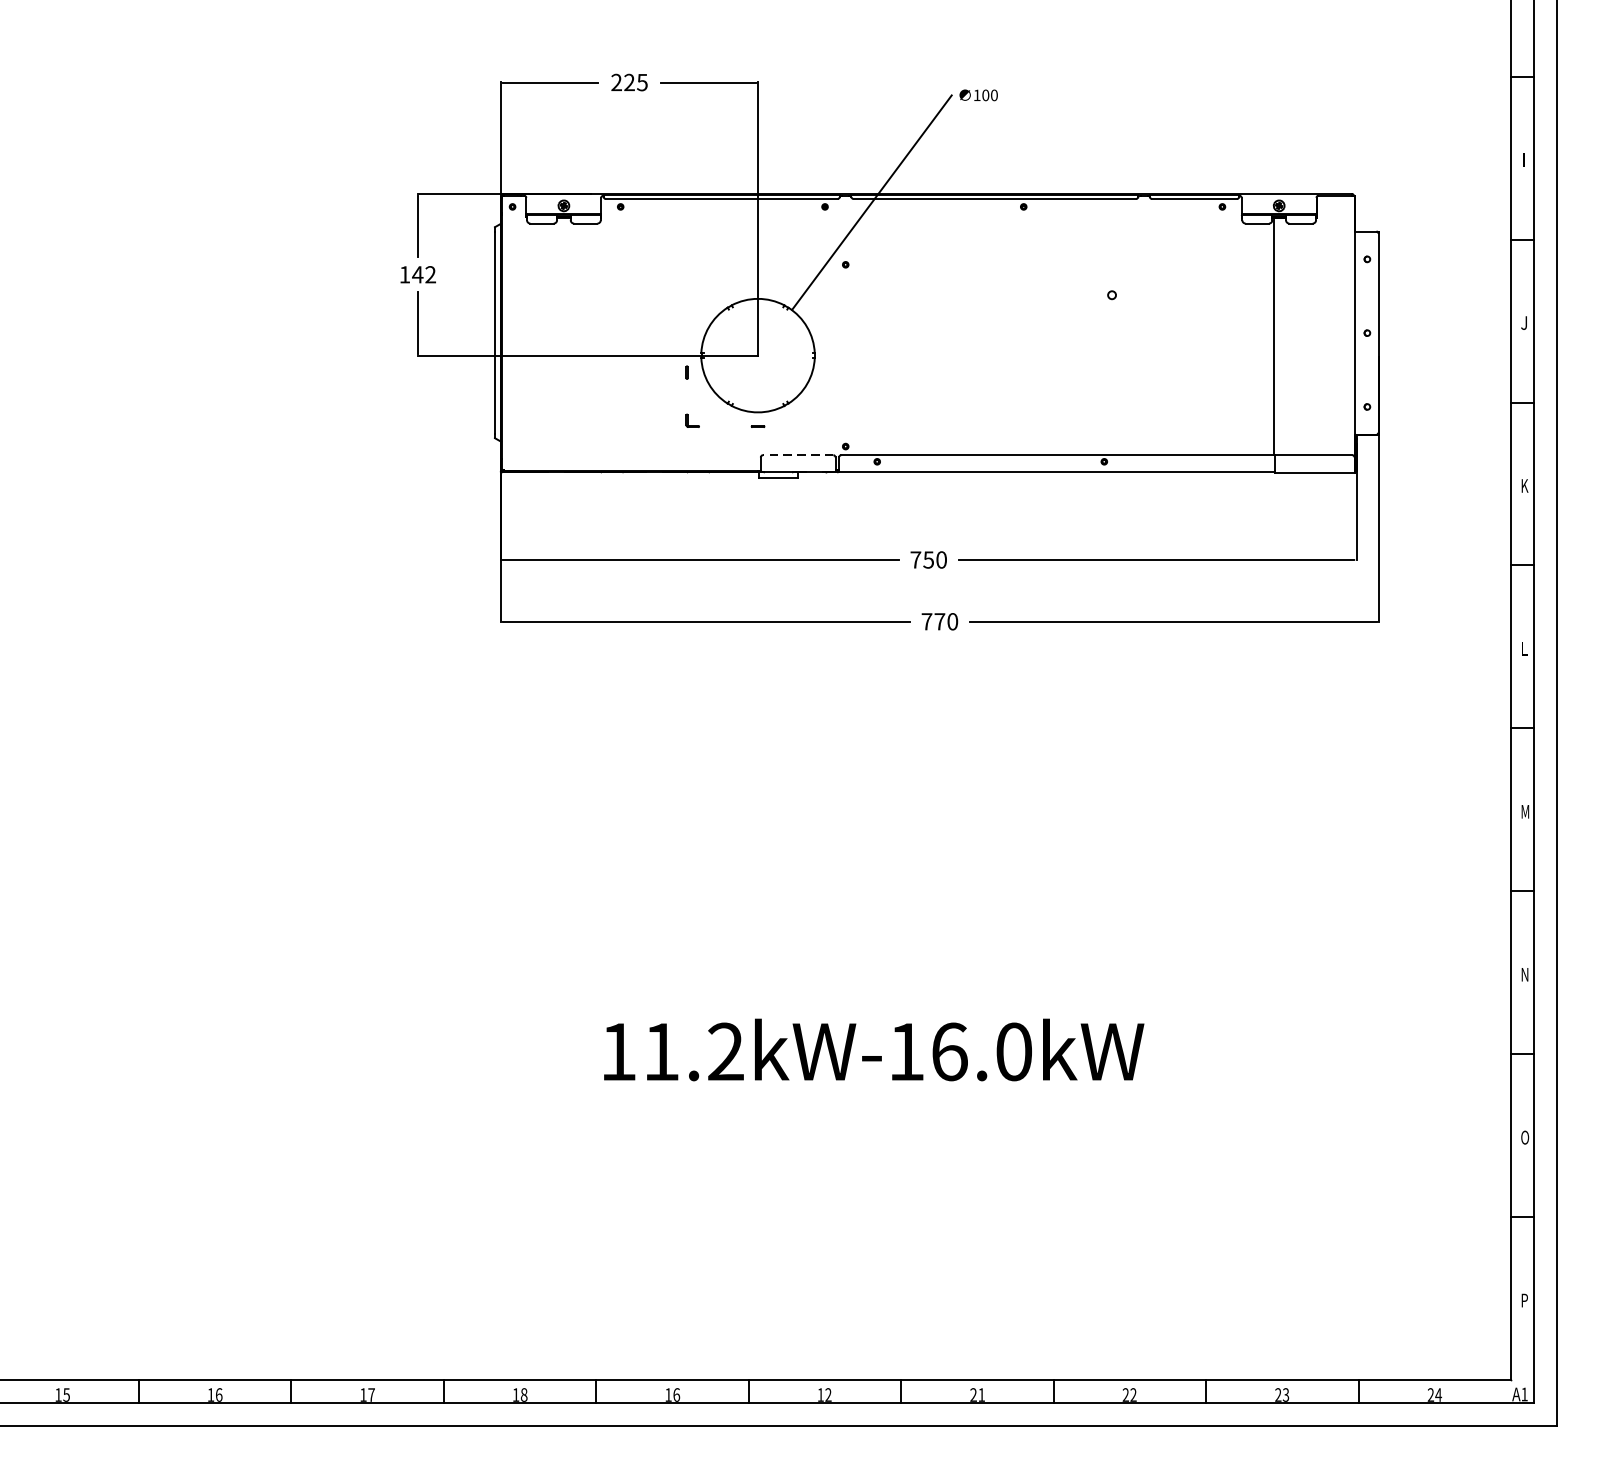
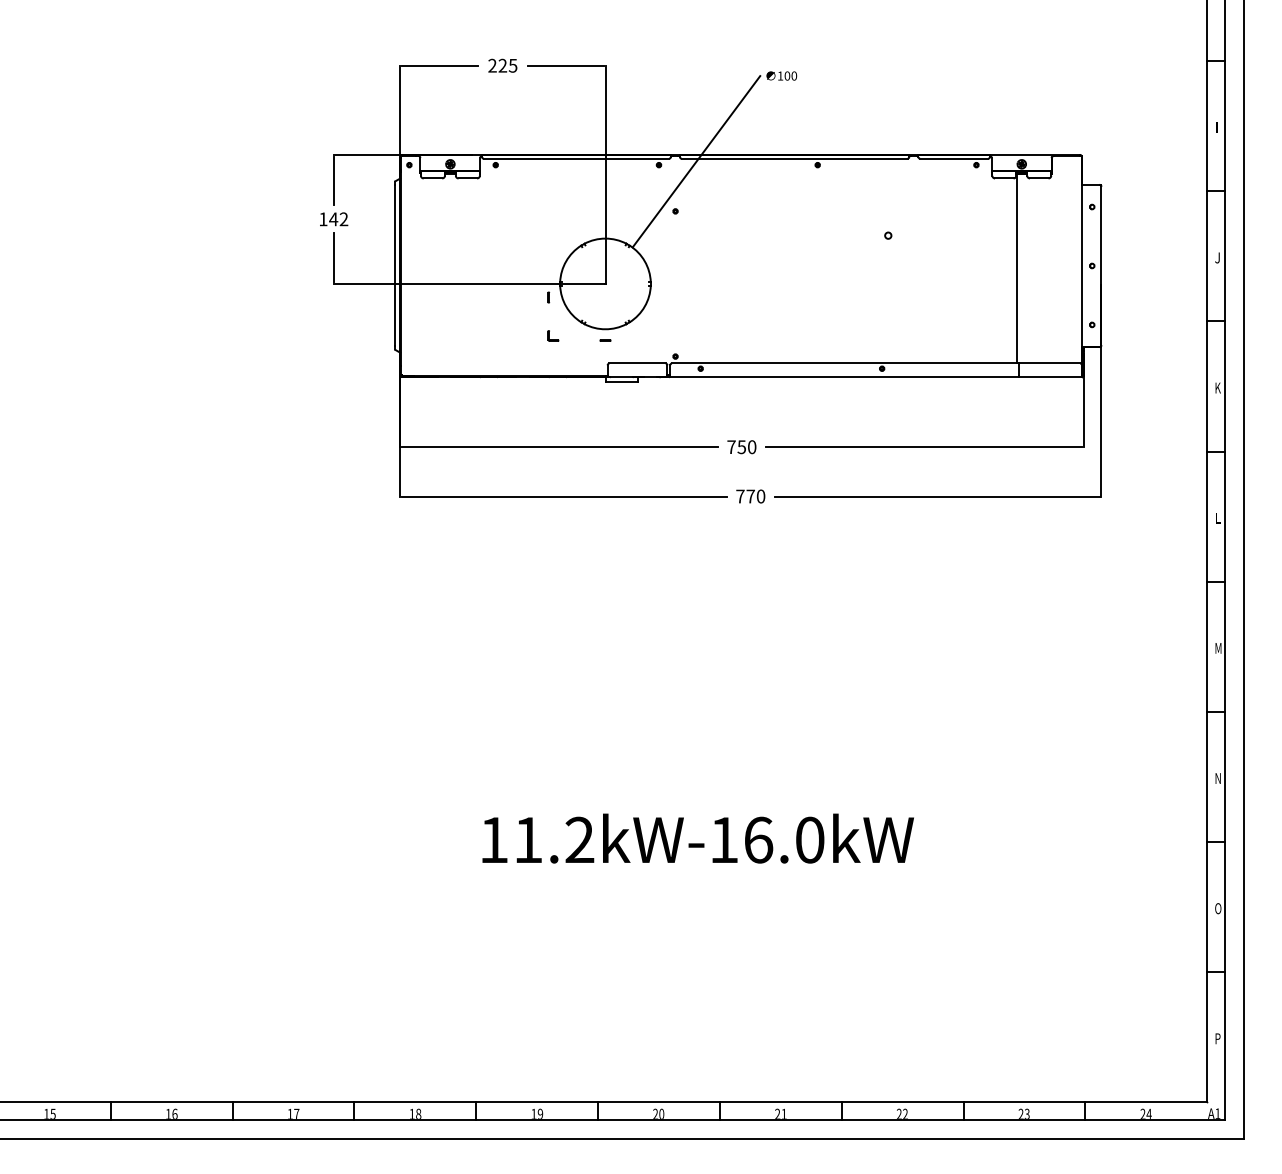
line: (798, 455) -> (637, 363), dashed -> solid
text: (676, 1394) -> (540, 1113), 16 -> 19
text: (824, 1394) -> (658, 1113), 12 -> 20

